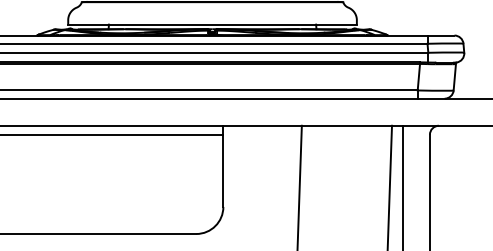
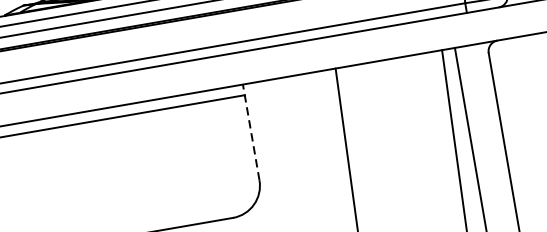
line: (223, 166) -> (251, 132), solid -> dashed

